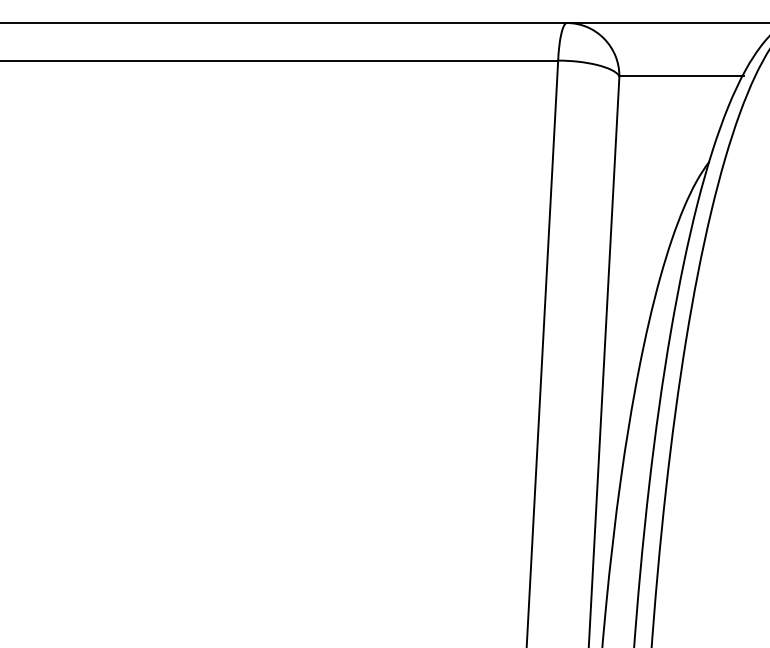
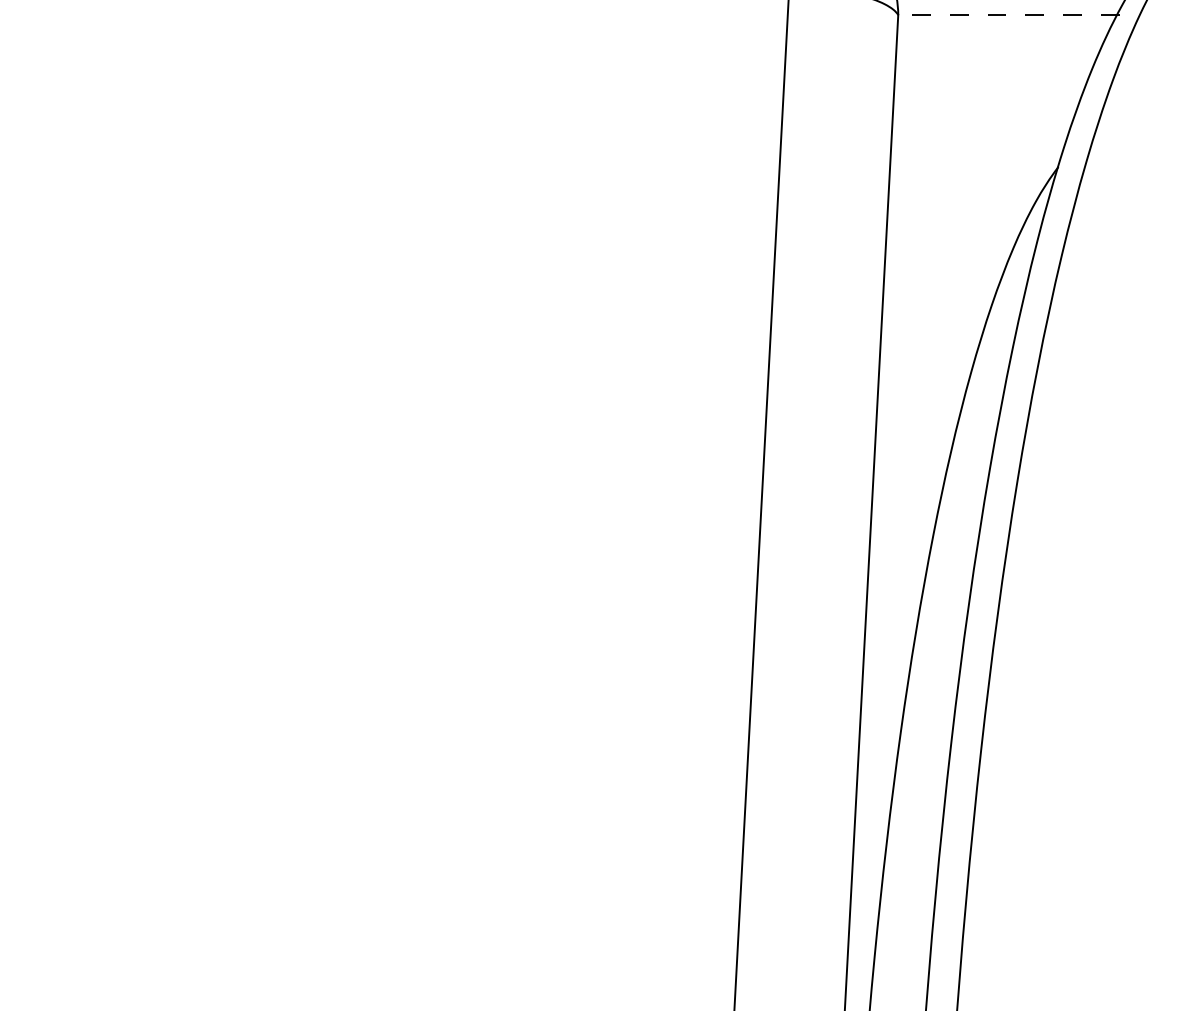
line: (681, 76) -> (1008, 15), solid -> dashed

